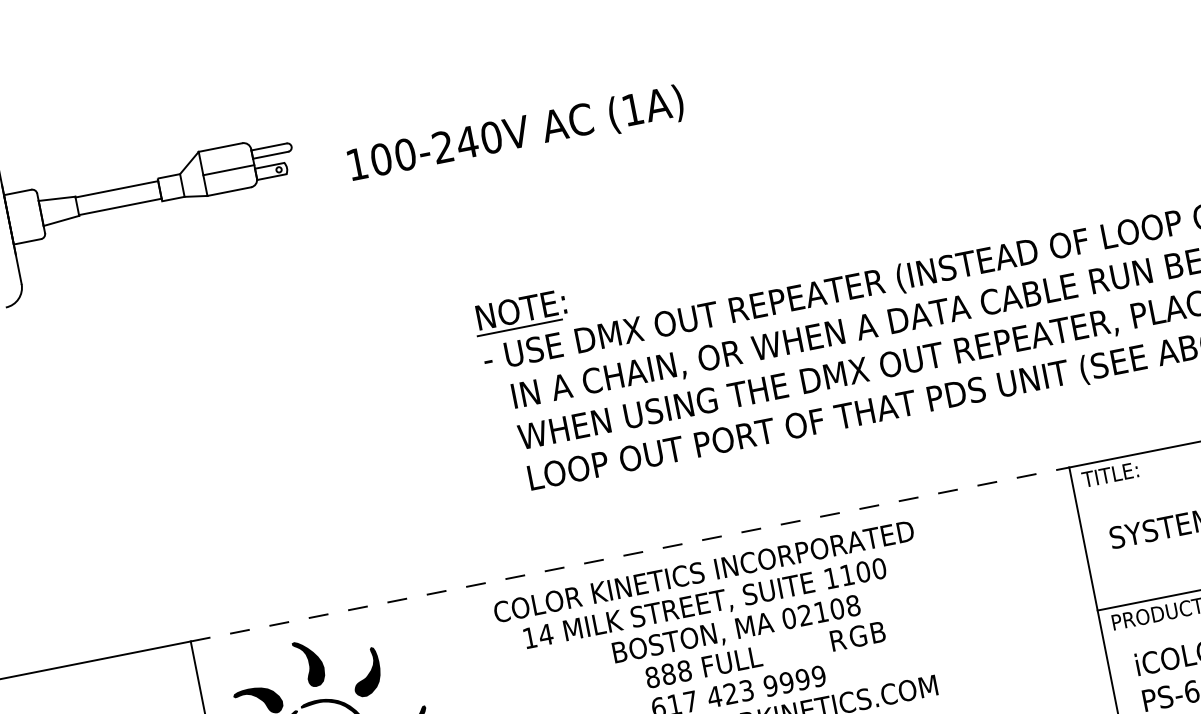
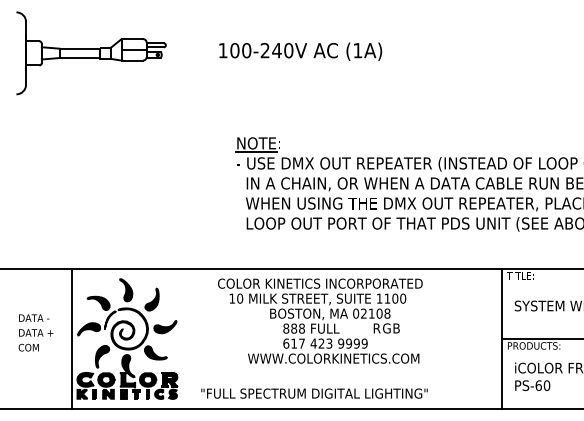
text: (515, 134) -> (300, 51), moved
line: (630, 553) -> (287, 268), dashed -> solid
text: (544, 634) -> (239, 298), 14 -> 10

